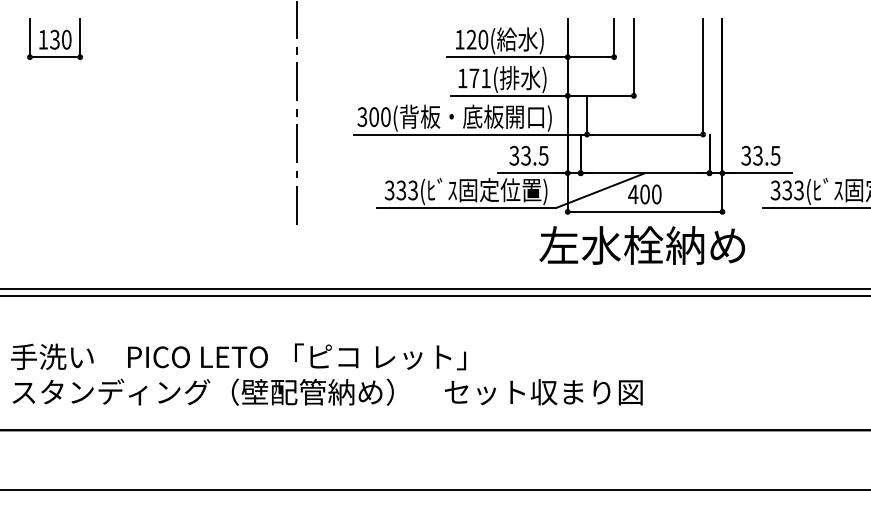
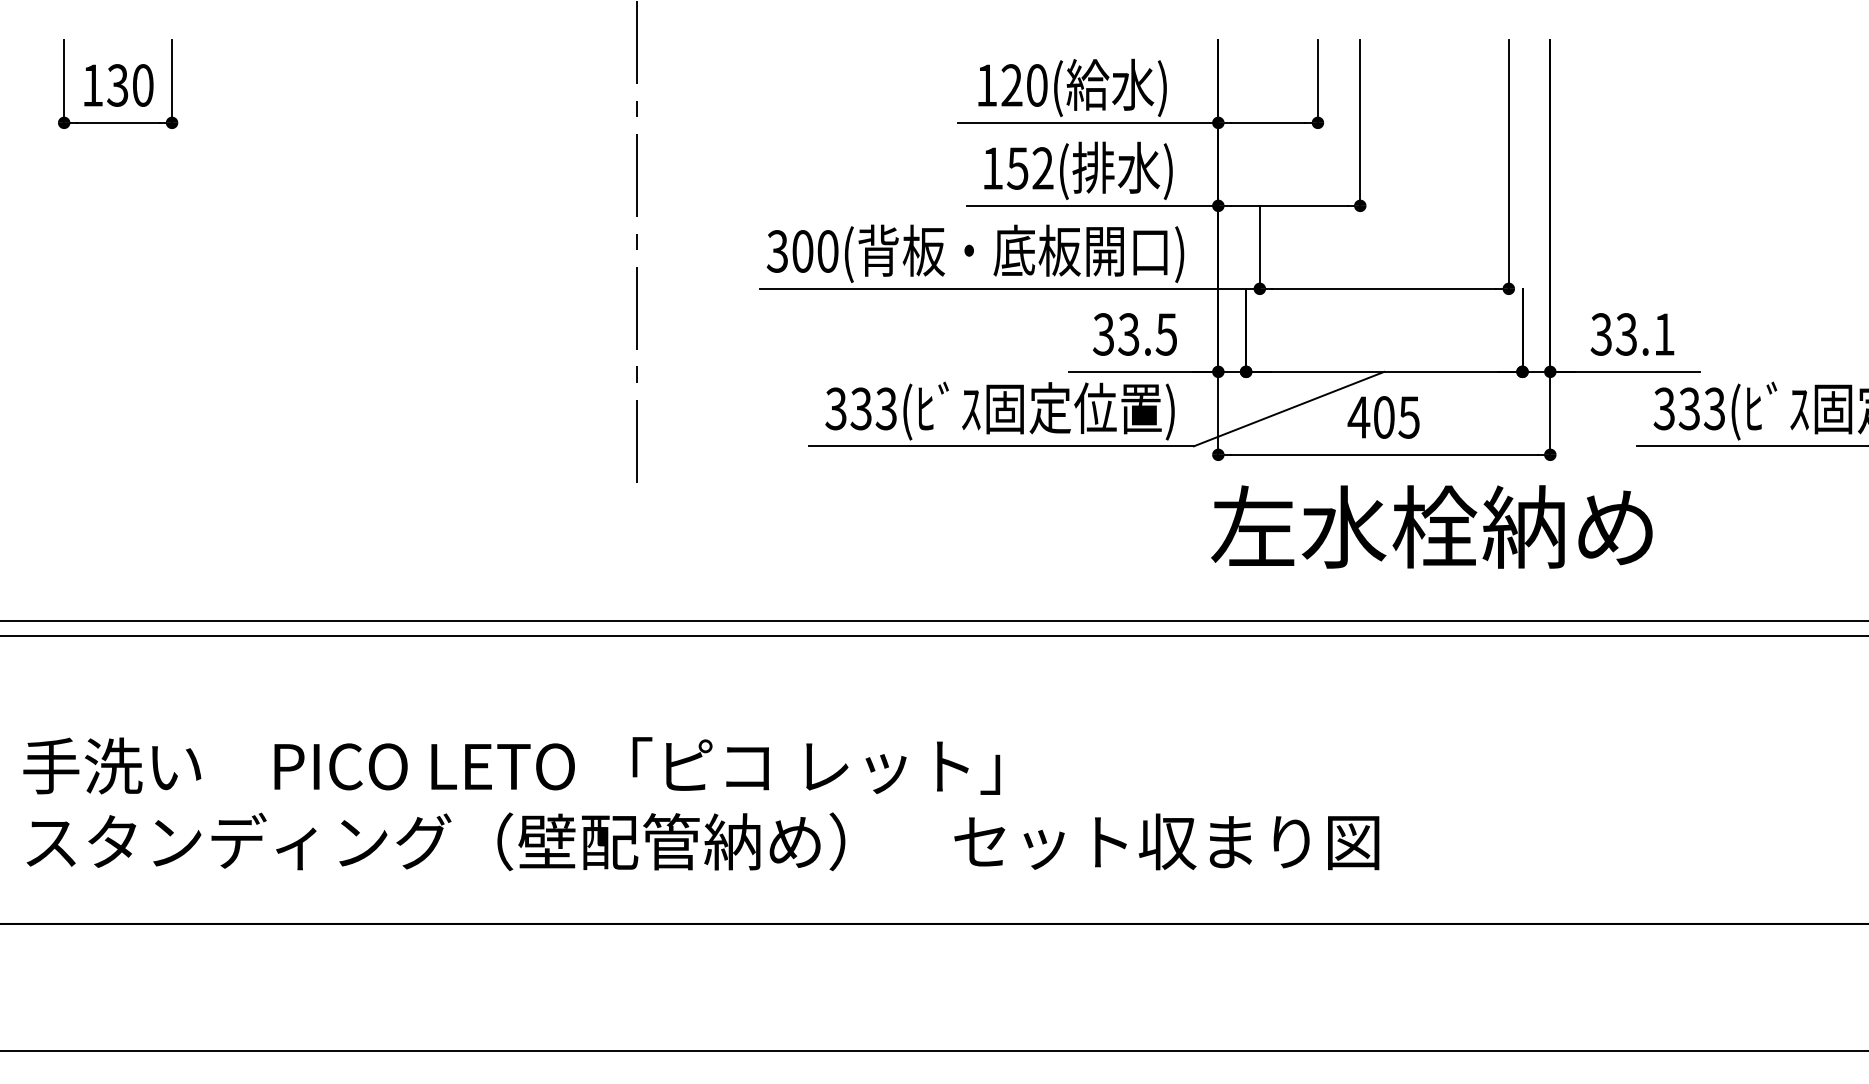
text: (479, 78) -> (1028, 168), 171( -> 152(
text: (775, 155) -> (1664, 333), 33.5 -> 33.1
text: (656, 194) -> (1408, 417), 400 -> 405
text: (642, 245) -> (1432, 526), moved

